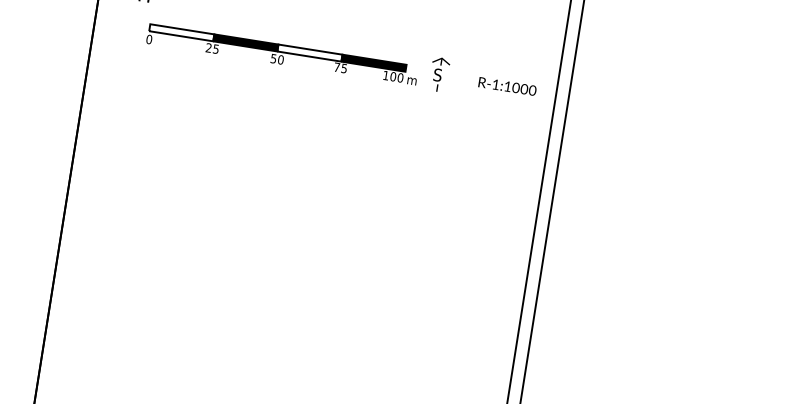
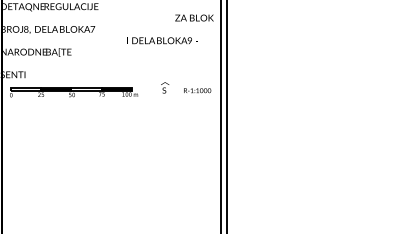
part: (283, 54) -> (74, 92), moved

